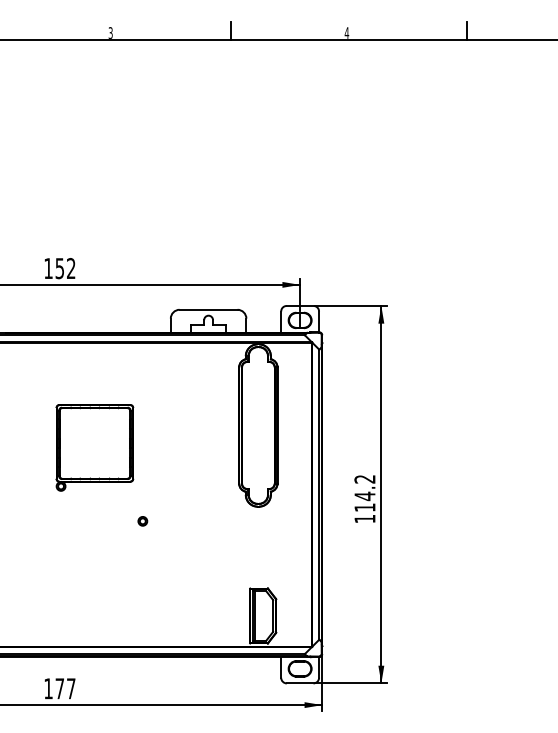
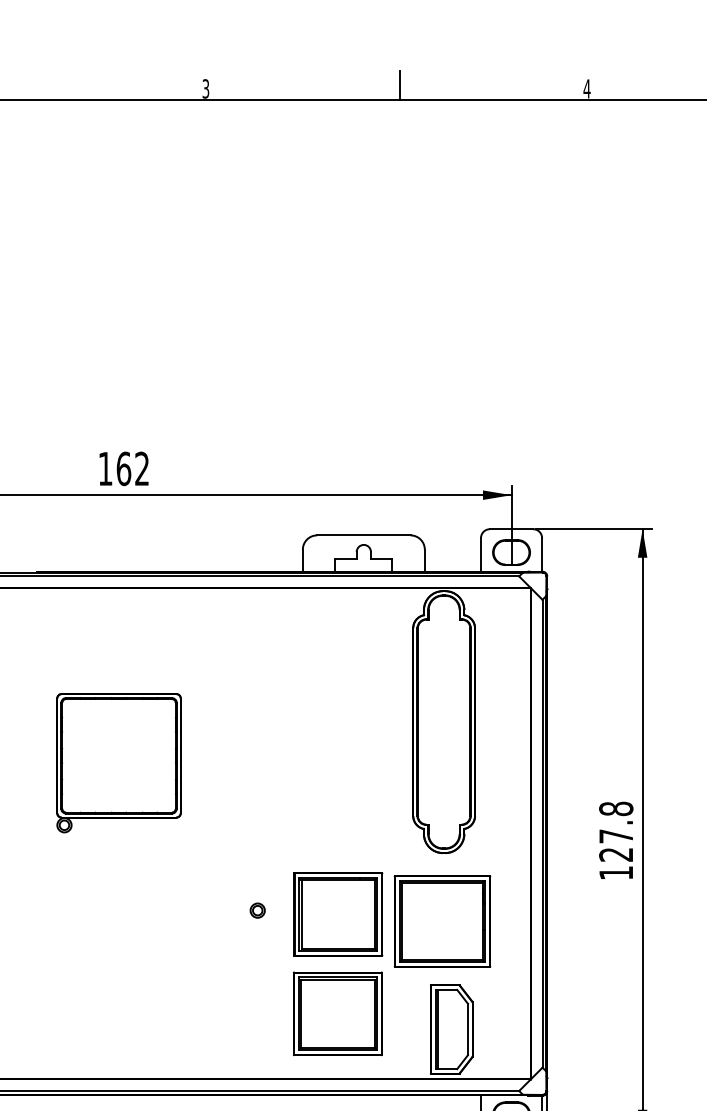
text: (59, 268) -> (123, 468), 152 -> 162
part: (94, 447) -> (118, 762), moved
text: (364, 492) -> (615, 830), 114.2 -> 127.8
part: (142, 521) -> (257, 910), moved
part: (225, 575) -> (391, 964), added

